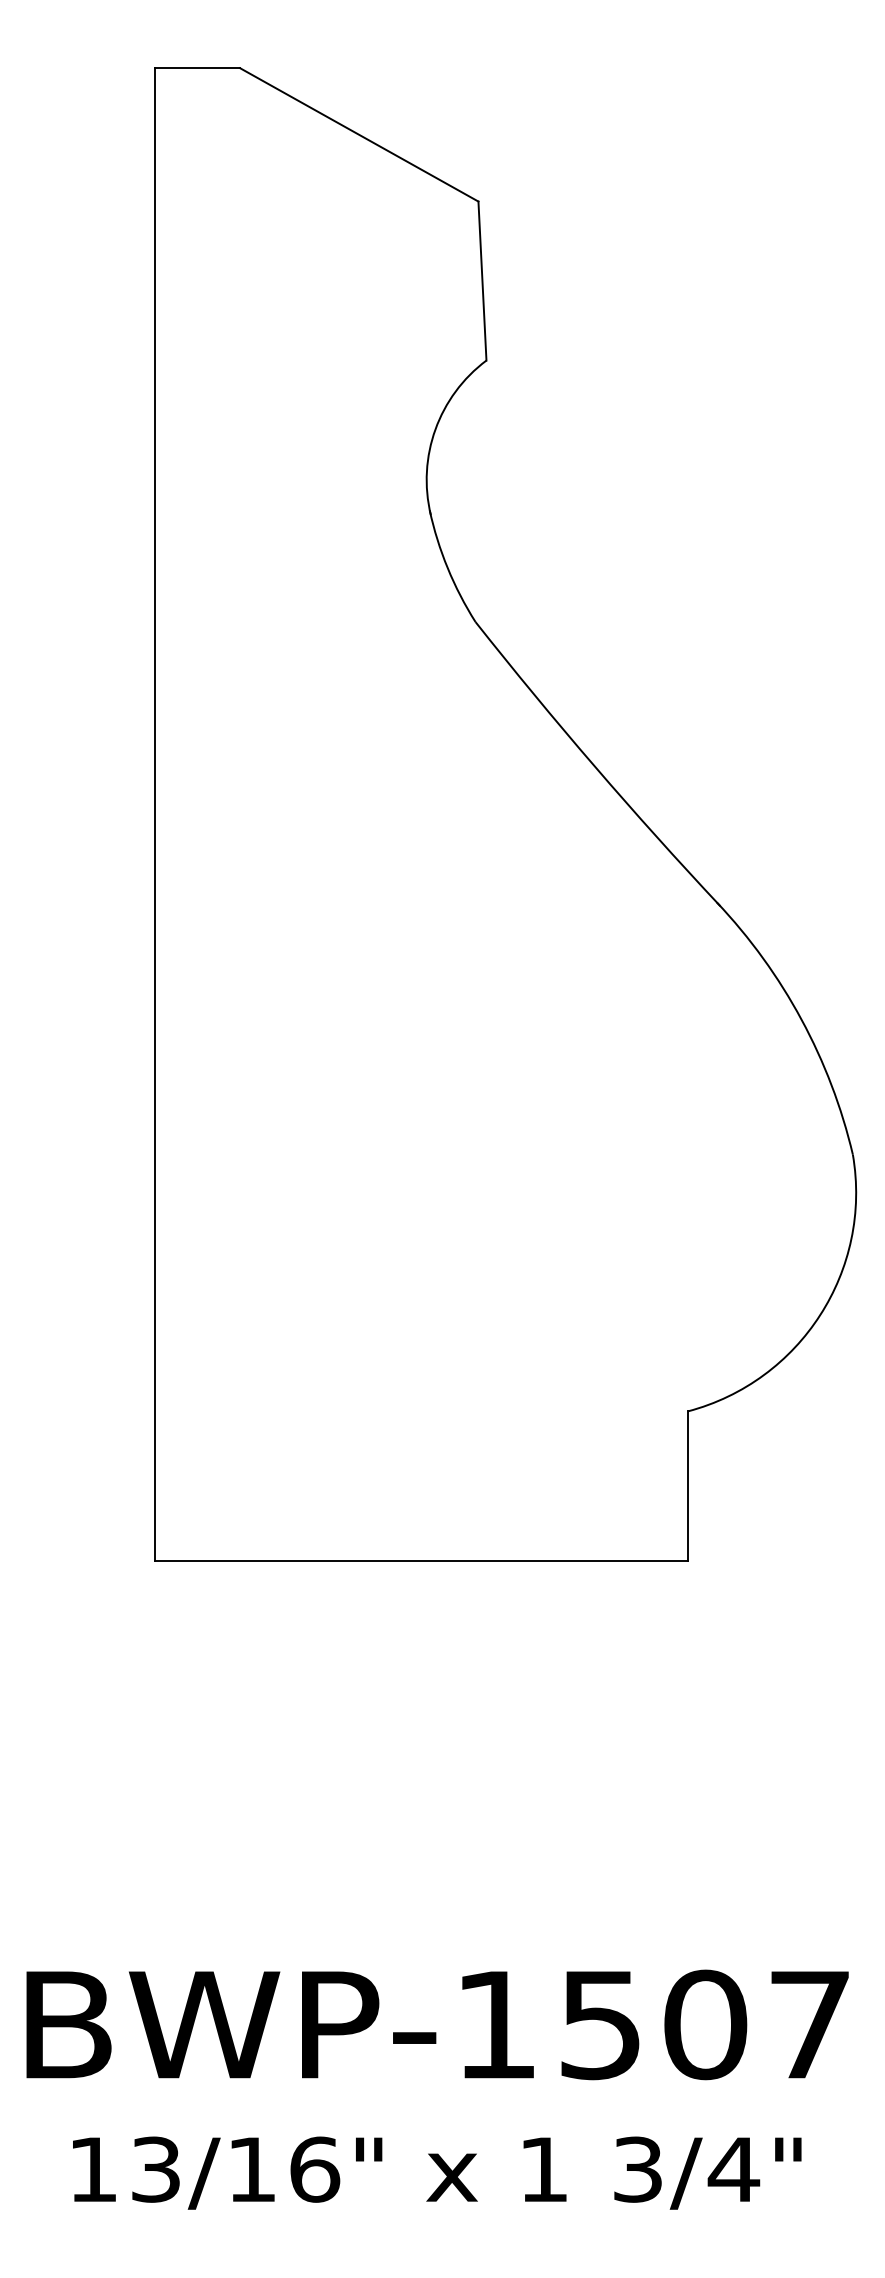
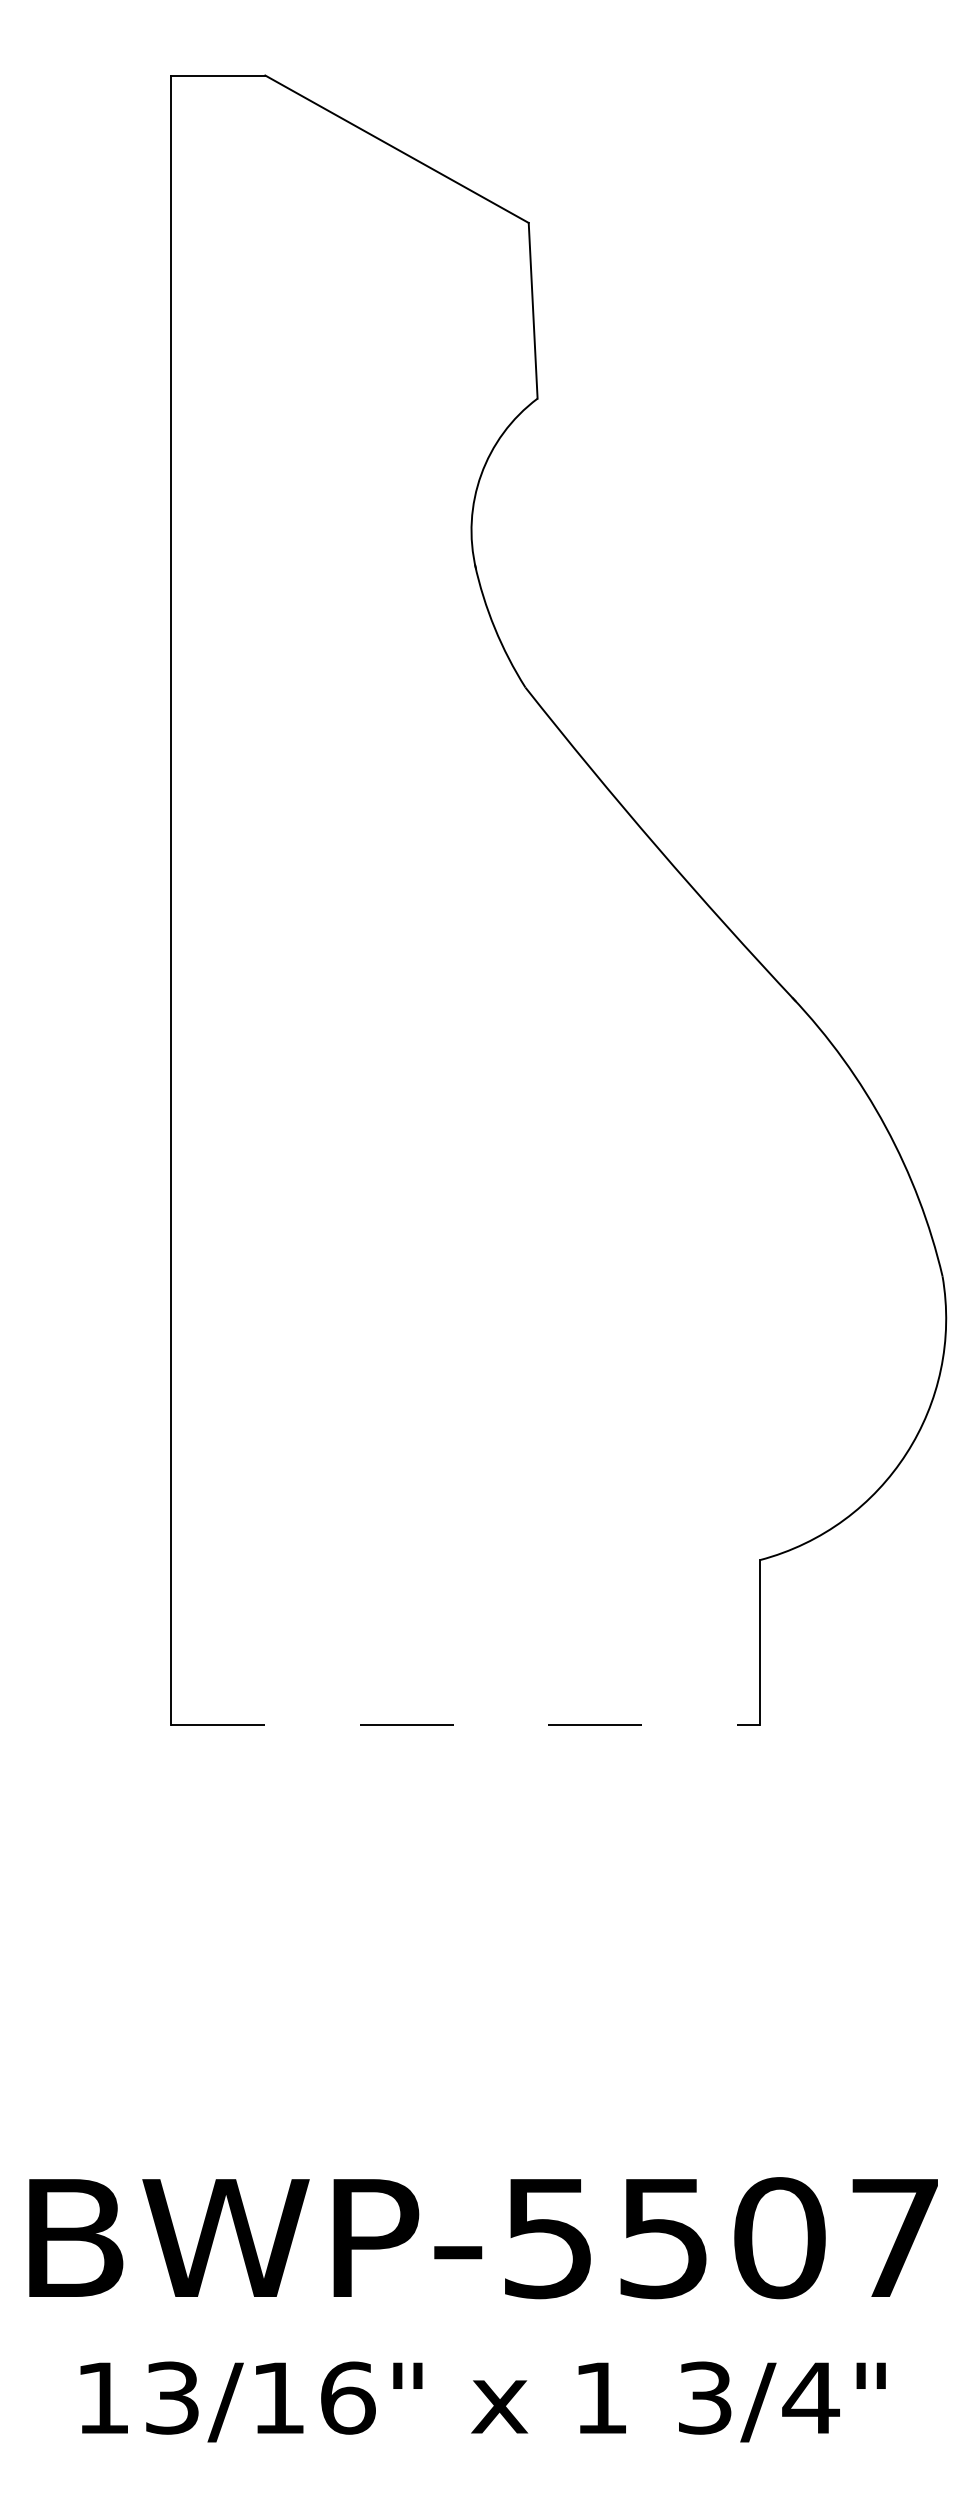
line: (421, 1560) -> (465, 1724), solid -> dashed
text: (495, 2026) -> (547, 2239), BWP-1507 -> BWP-5507

